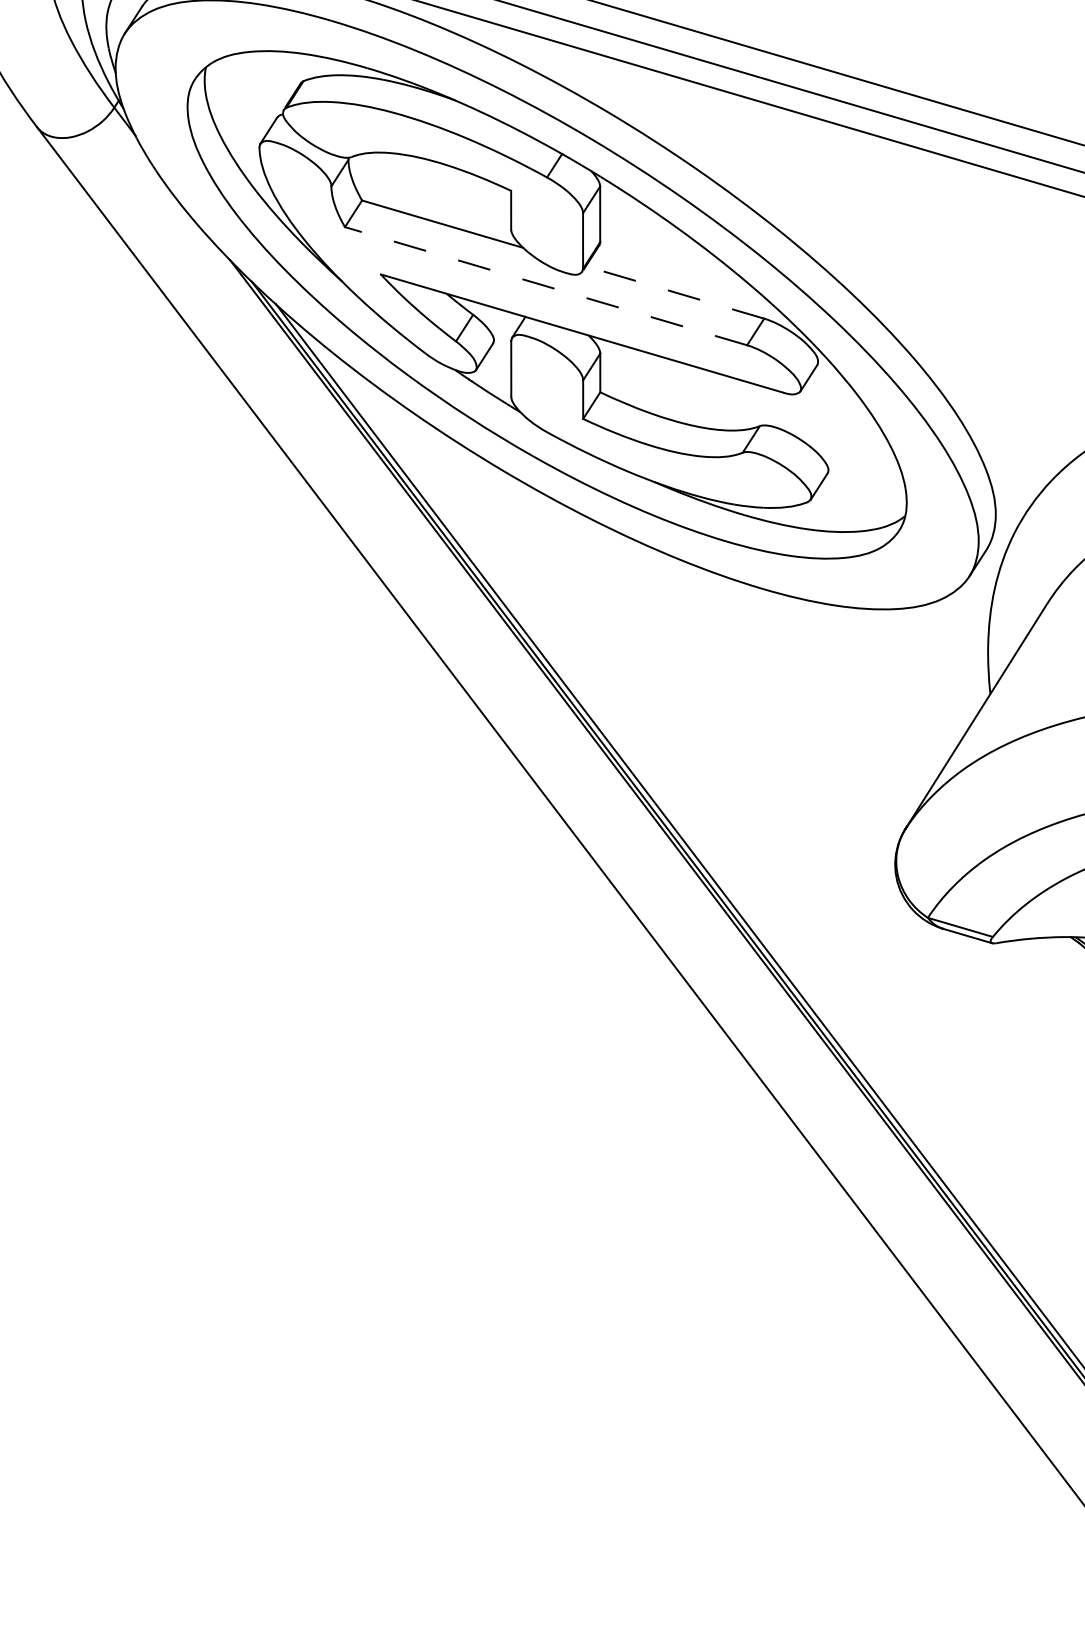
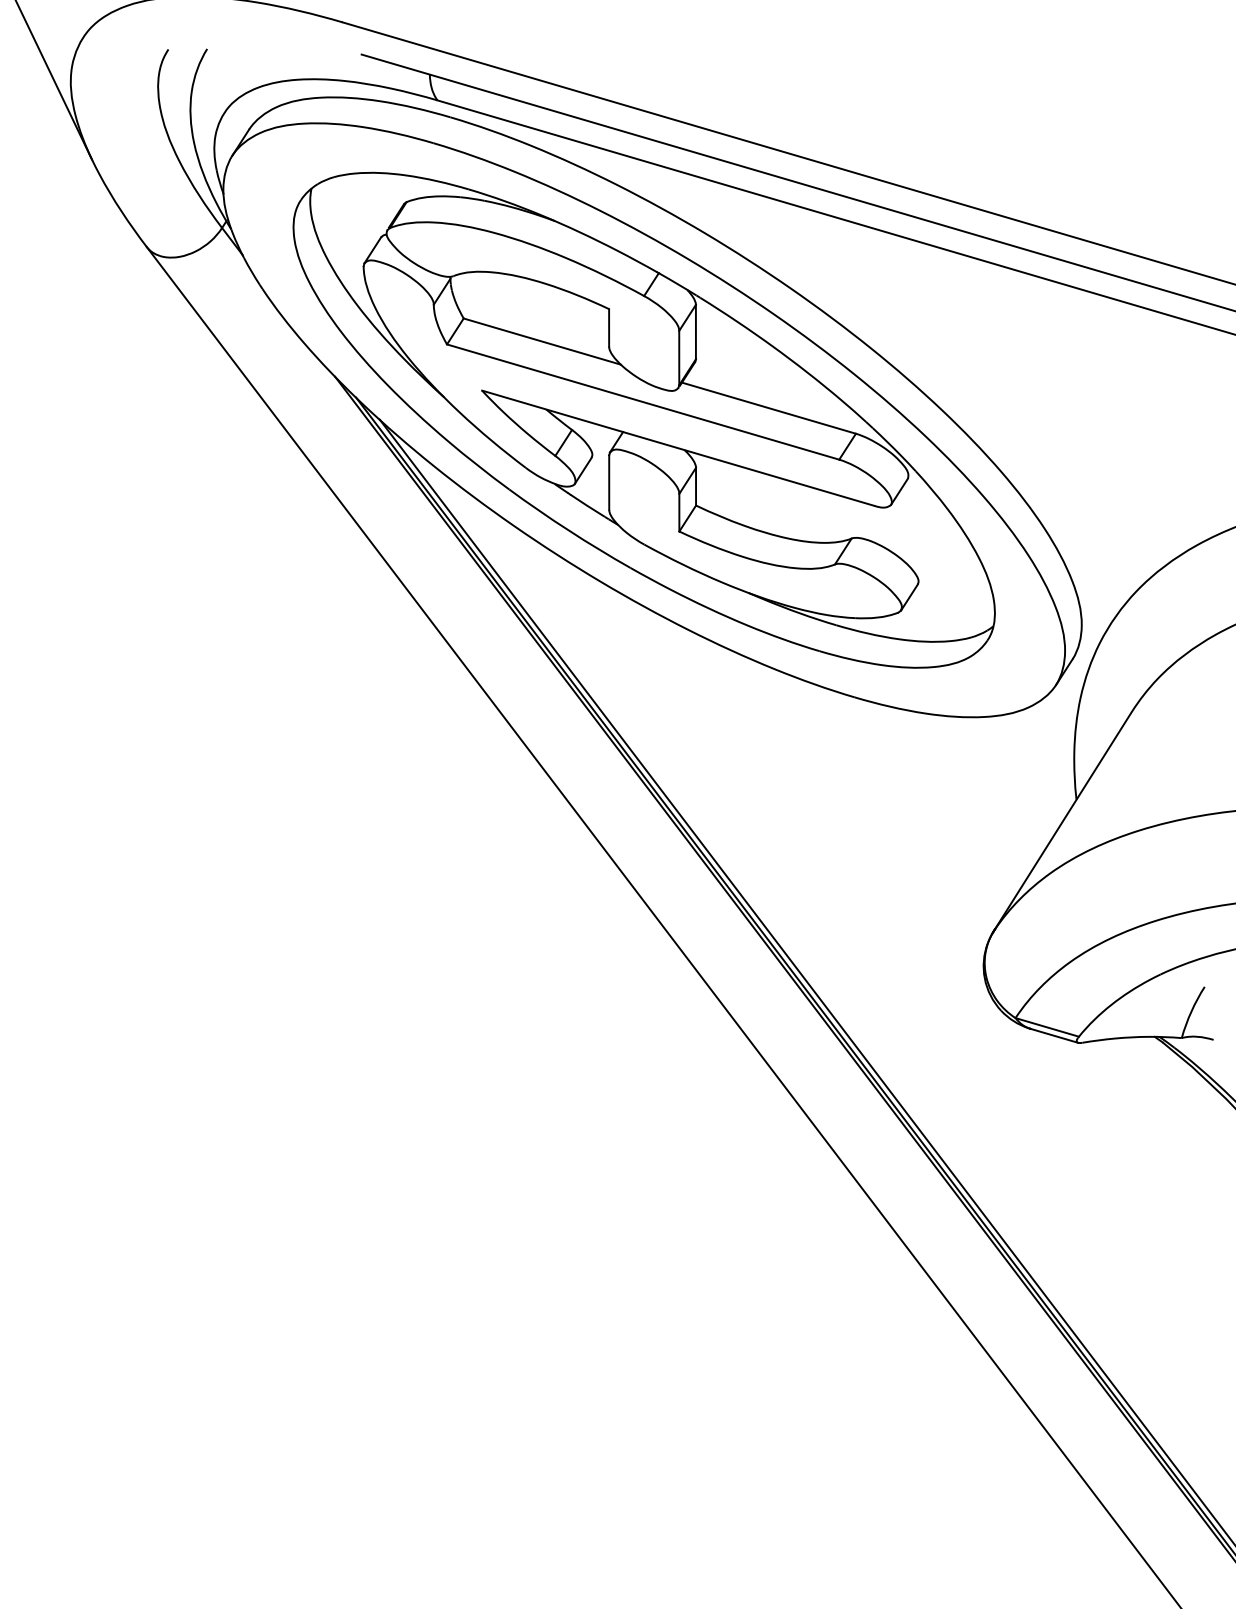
line: (545, 285) -> (642, 401), dashed -> solid
line: (674, 292) -> (768, 408), dashed -> solid

